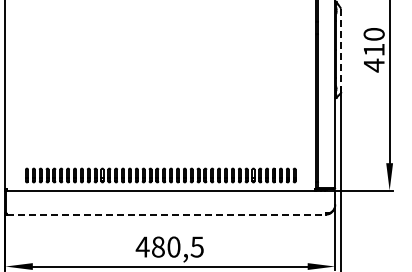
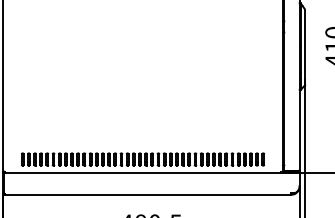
line: (341, 50) -> (305, 47), dashed -> solid
line: (166, 214) -> (148, 194), dashed -> solid

